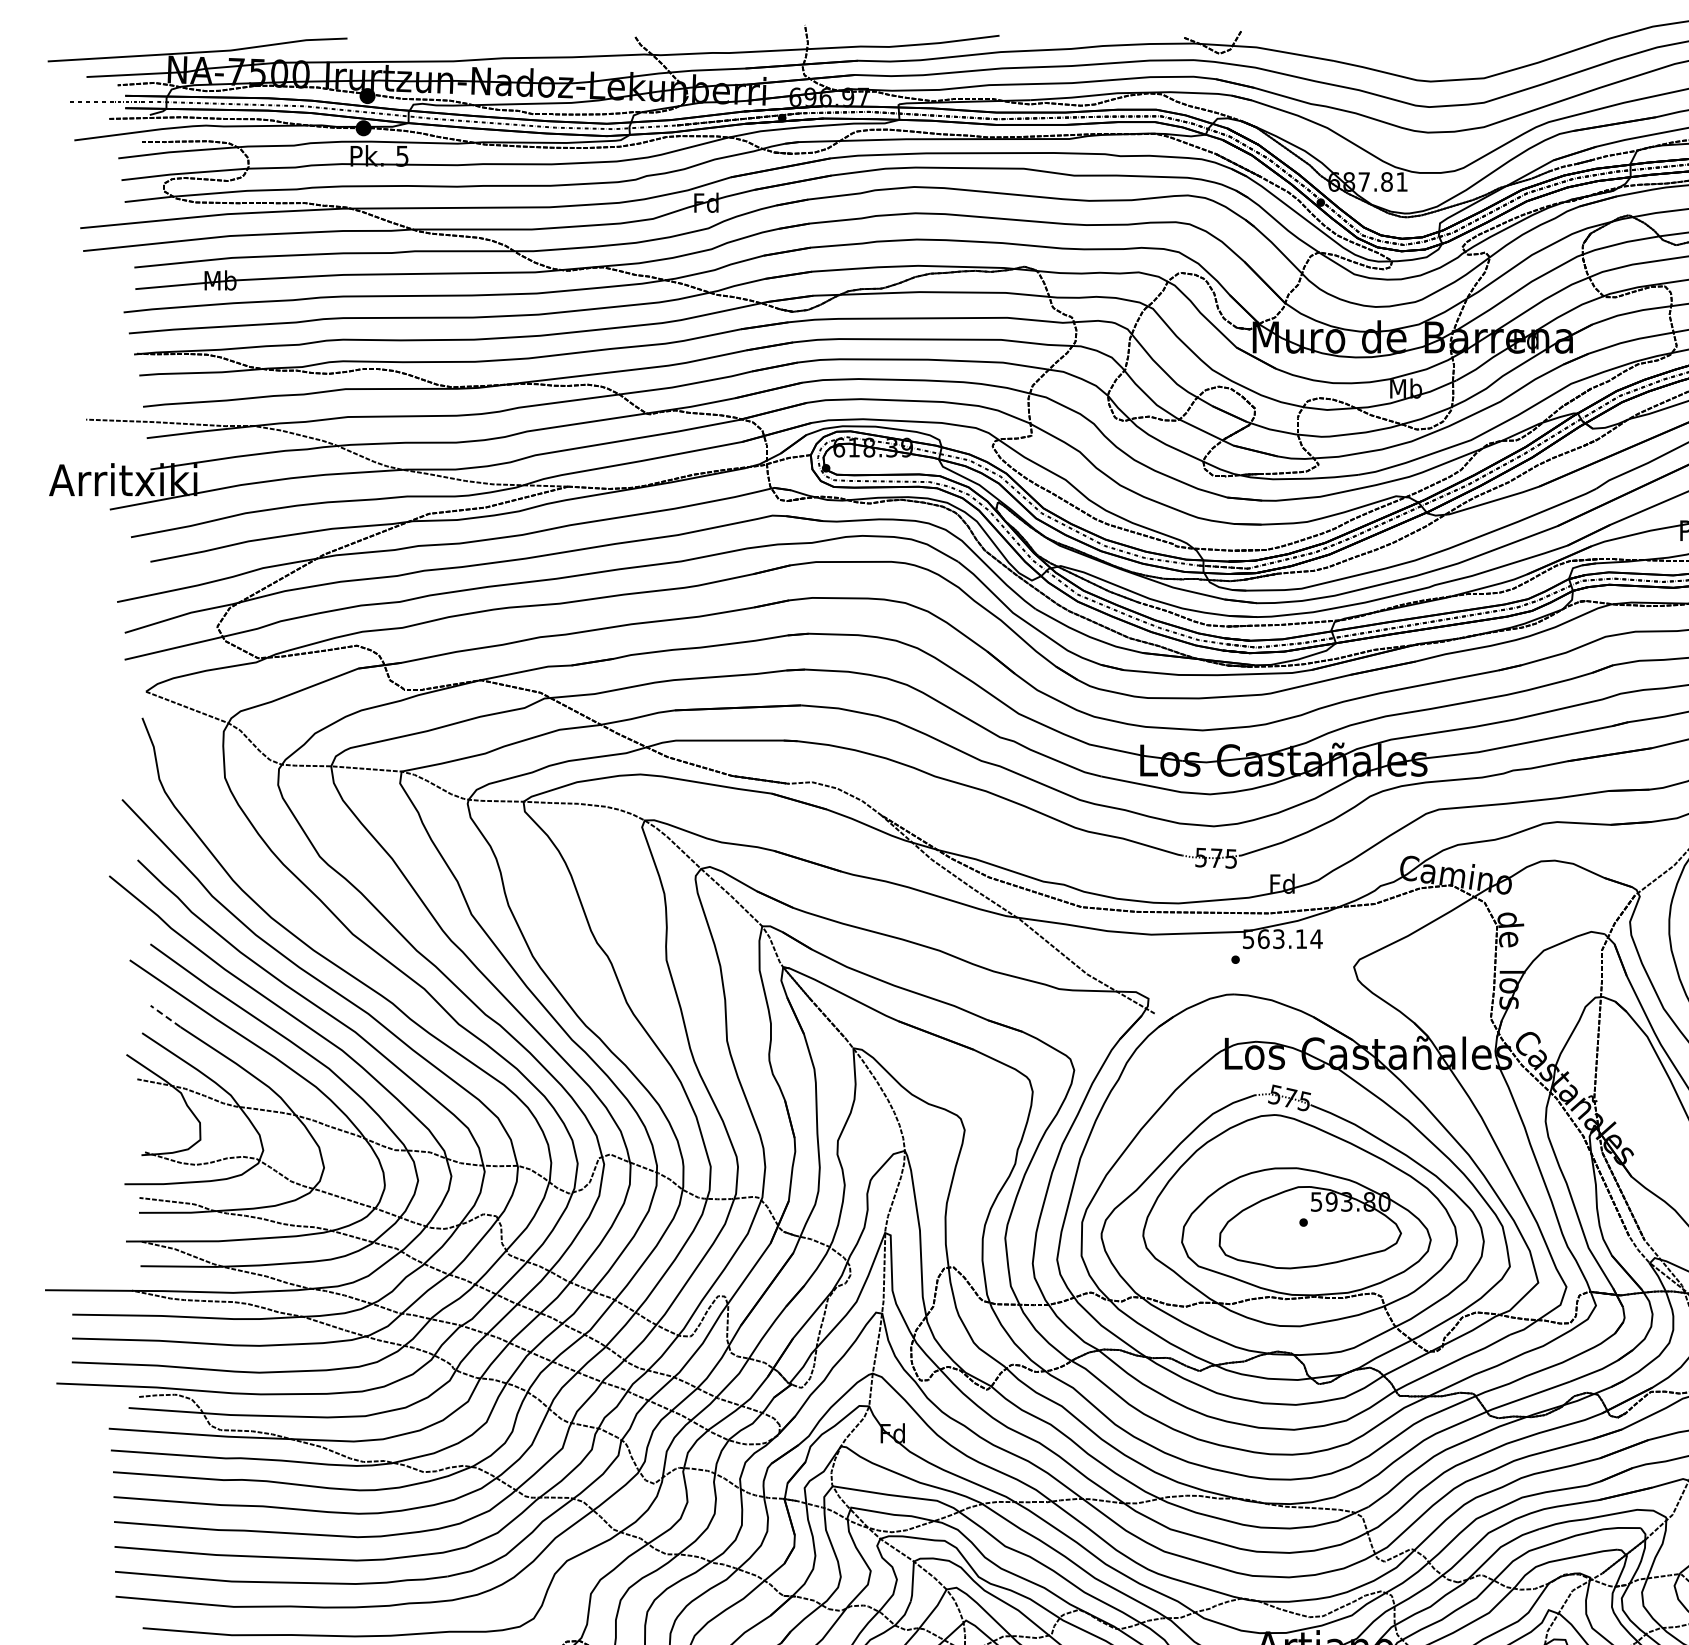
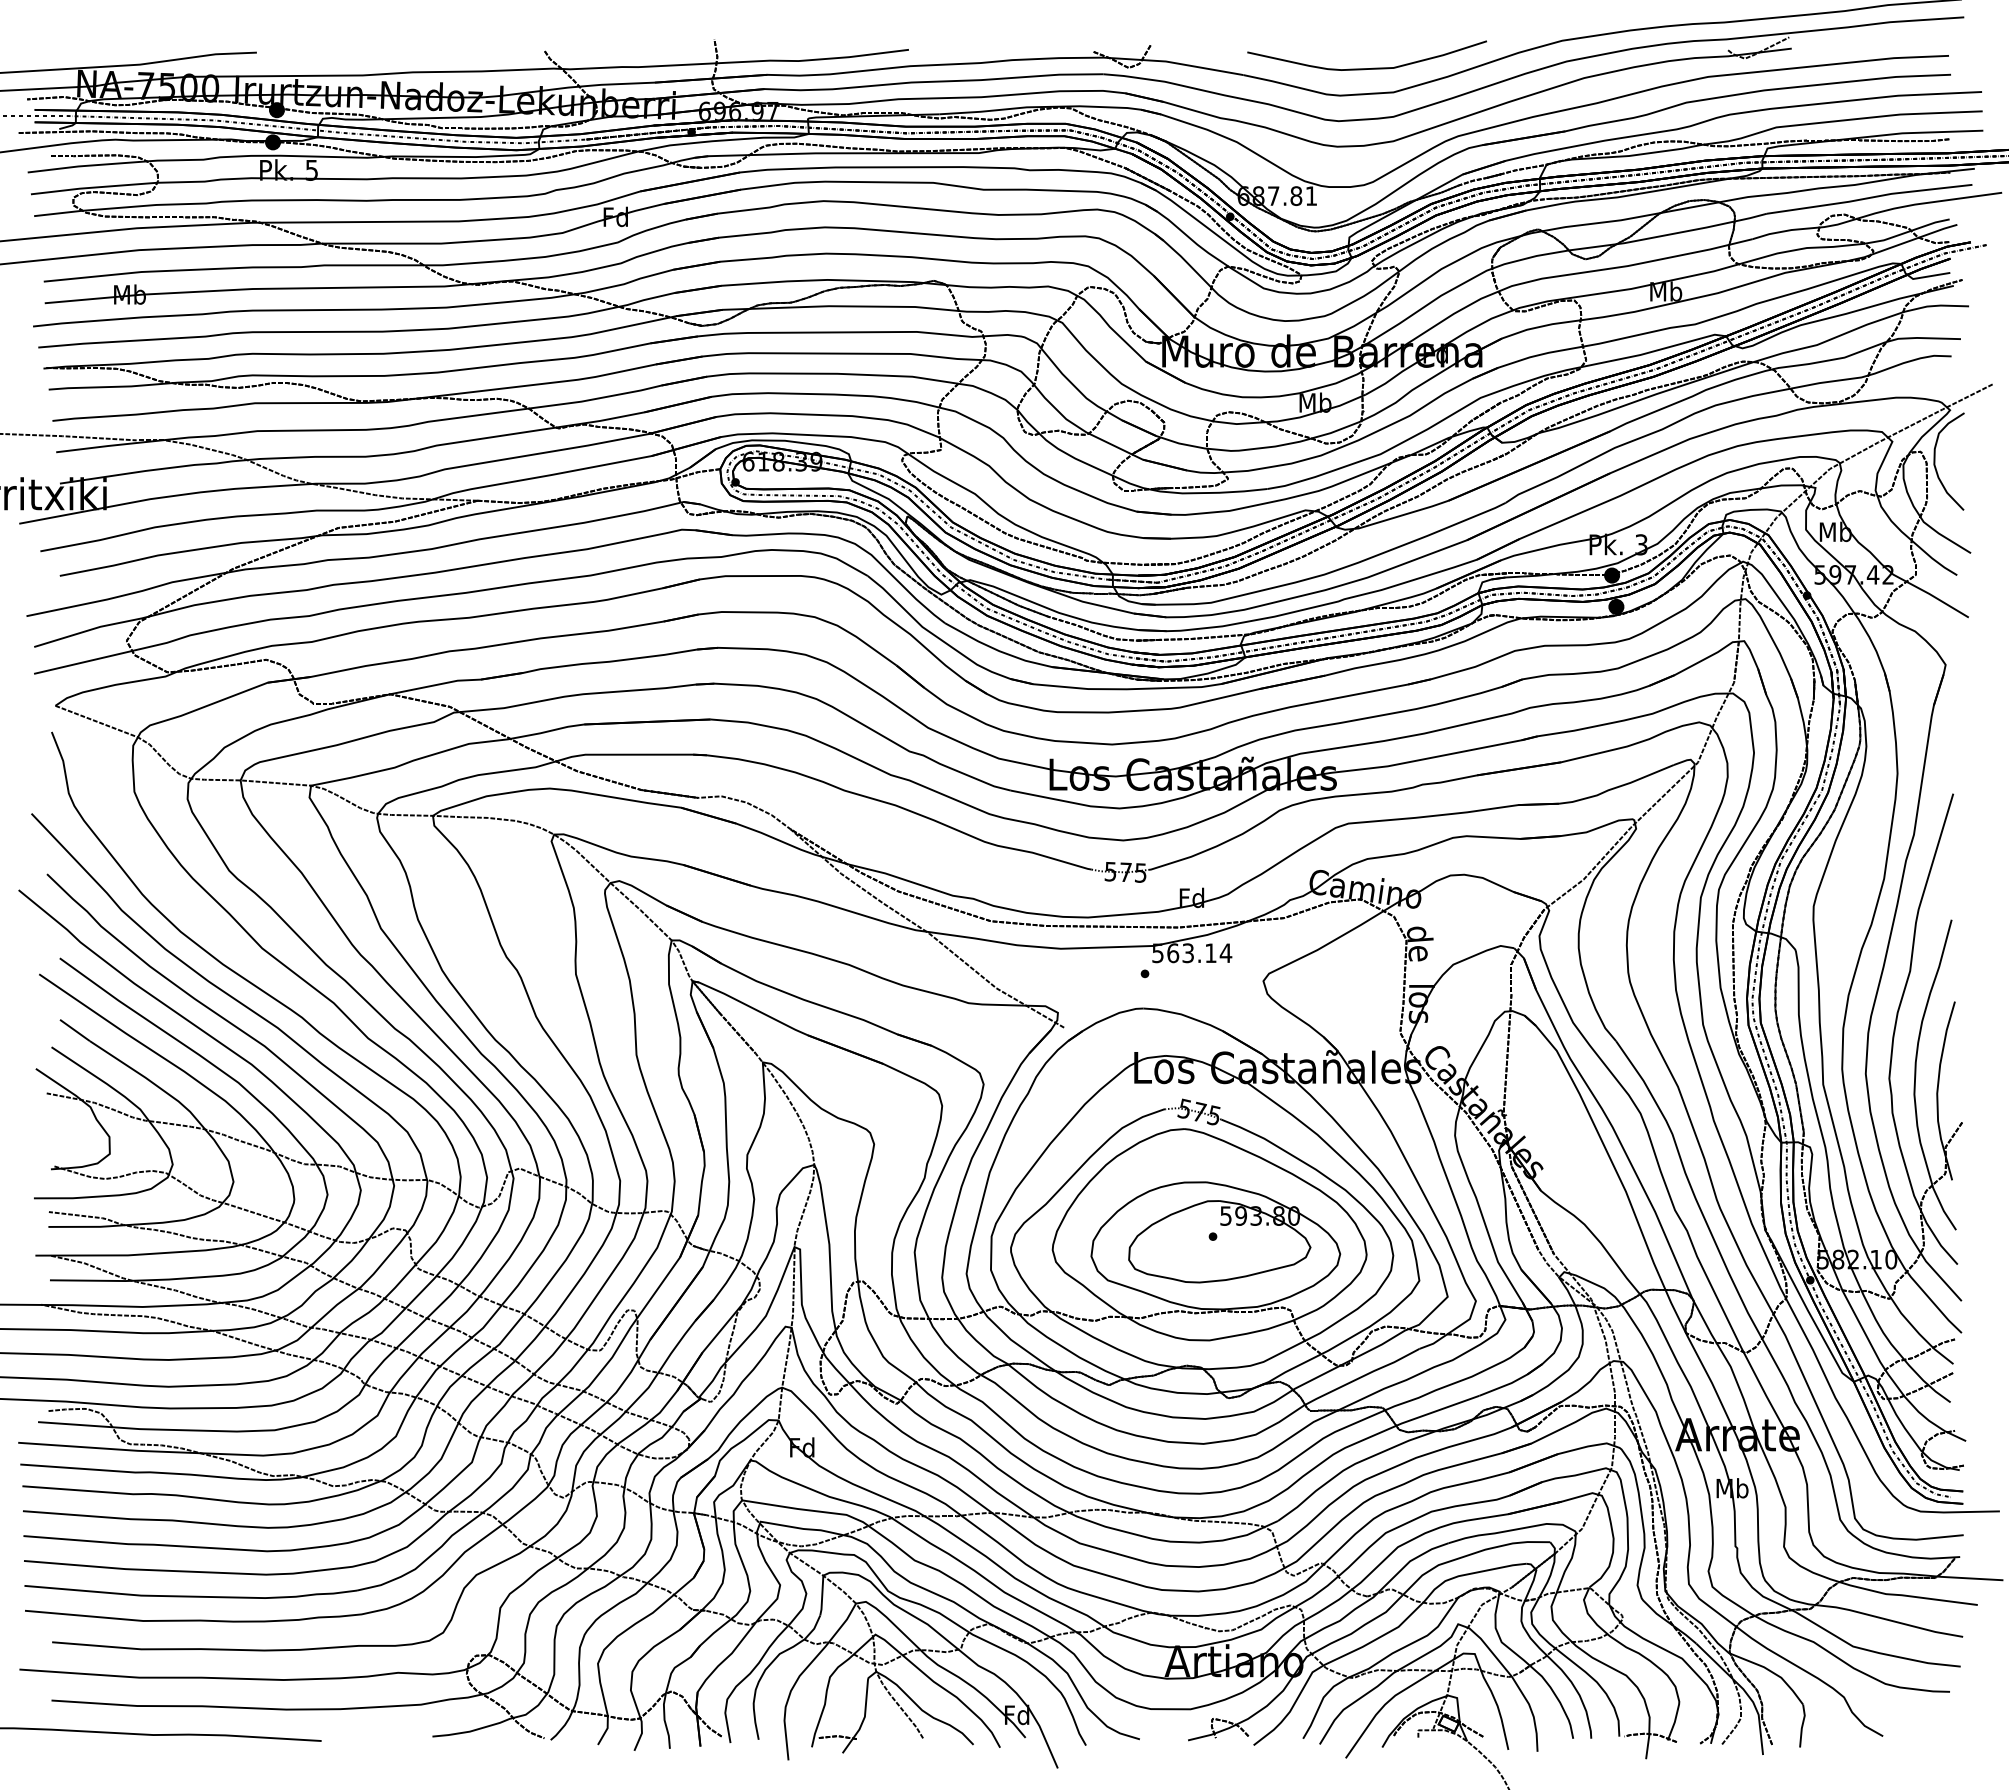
curve: (1457, 54) -> (1366, 68), added
line: (165, 1016) -> (74, 1030), dashed -> solid

